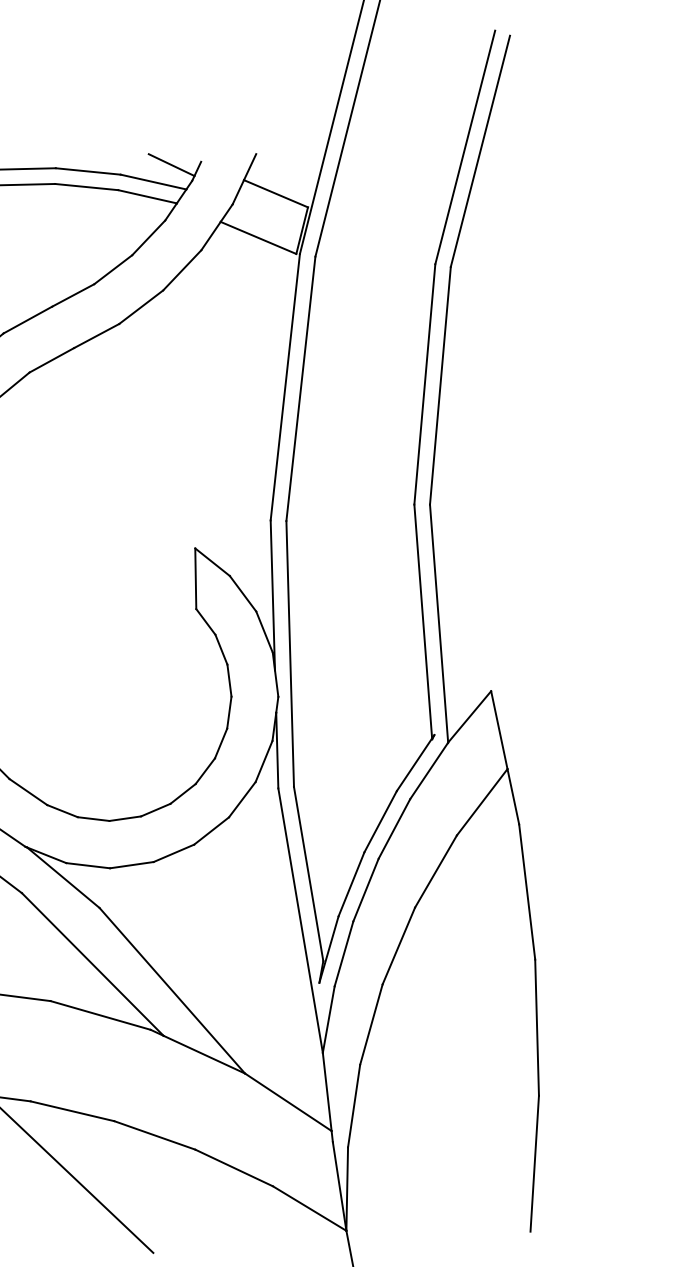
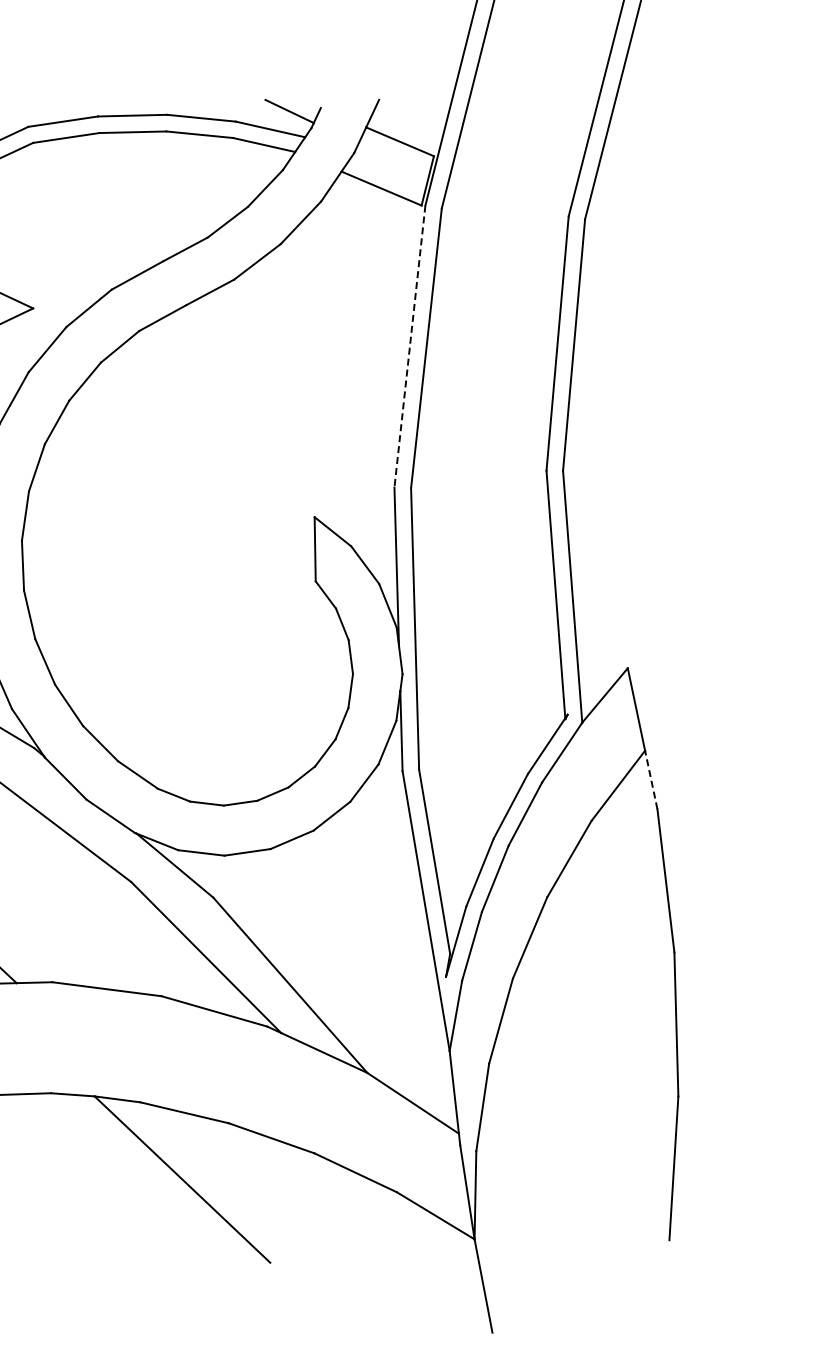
line: (284, 387) -> (409, 346), solid -> dashed
line: (513, 796) -> (651, 779), solid -> dashed

